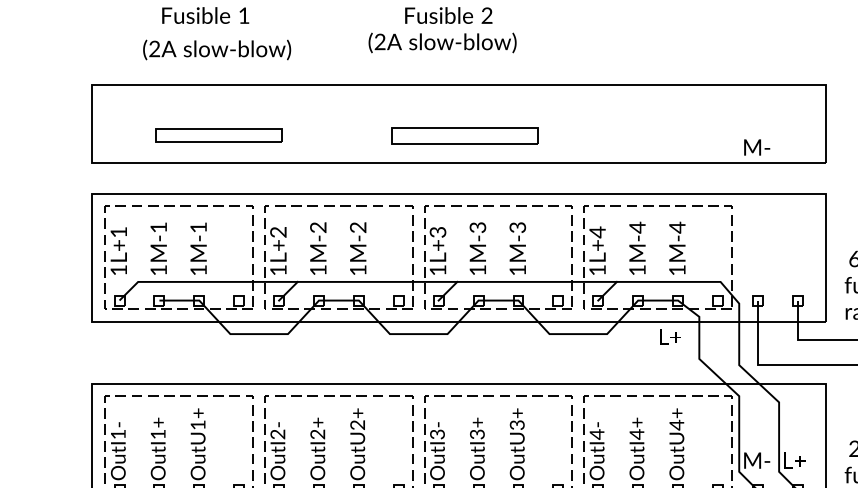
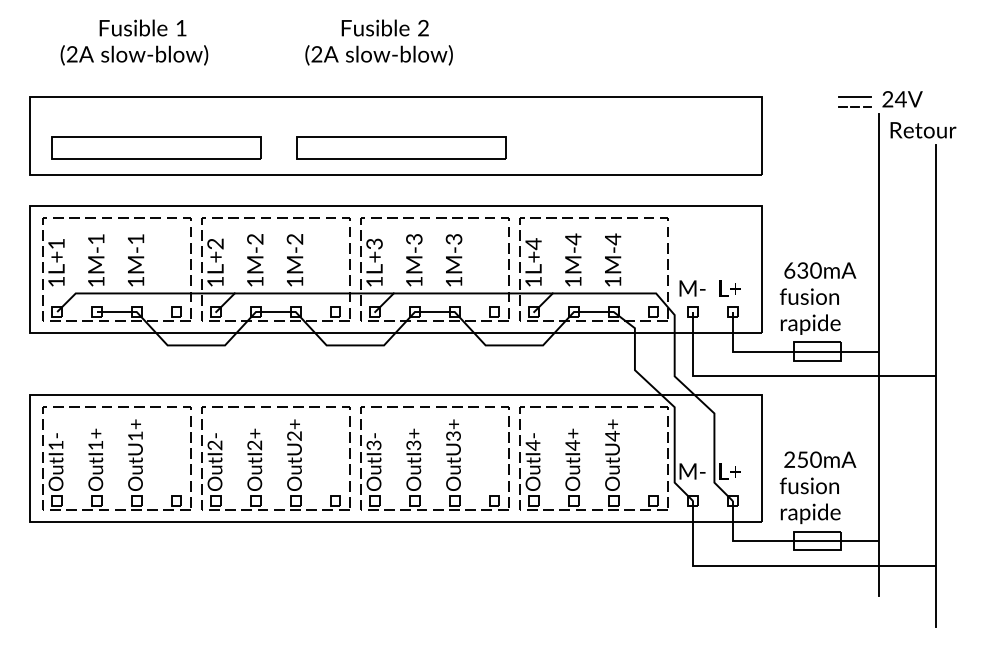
text: (217, 50) -> (134, 55), moved
part: (219, 135) -> (156, 147), size x1.67
part: (465, 135) -> (401, 147), size x1.43
text: (757, 147) -> (692, 288), moved
text: (669, 337) -> (729, 288), moved

